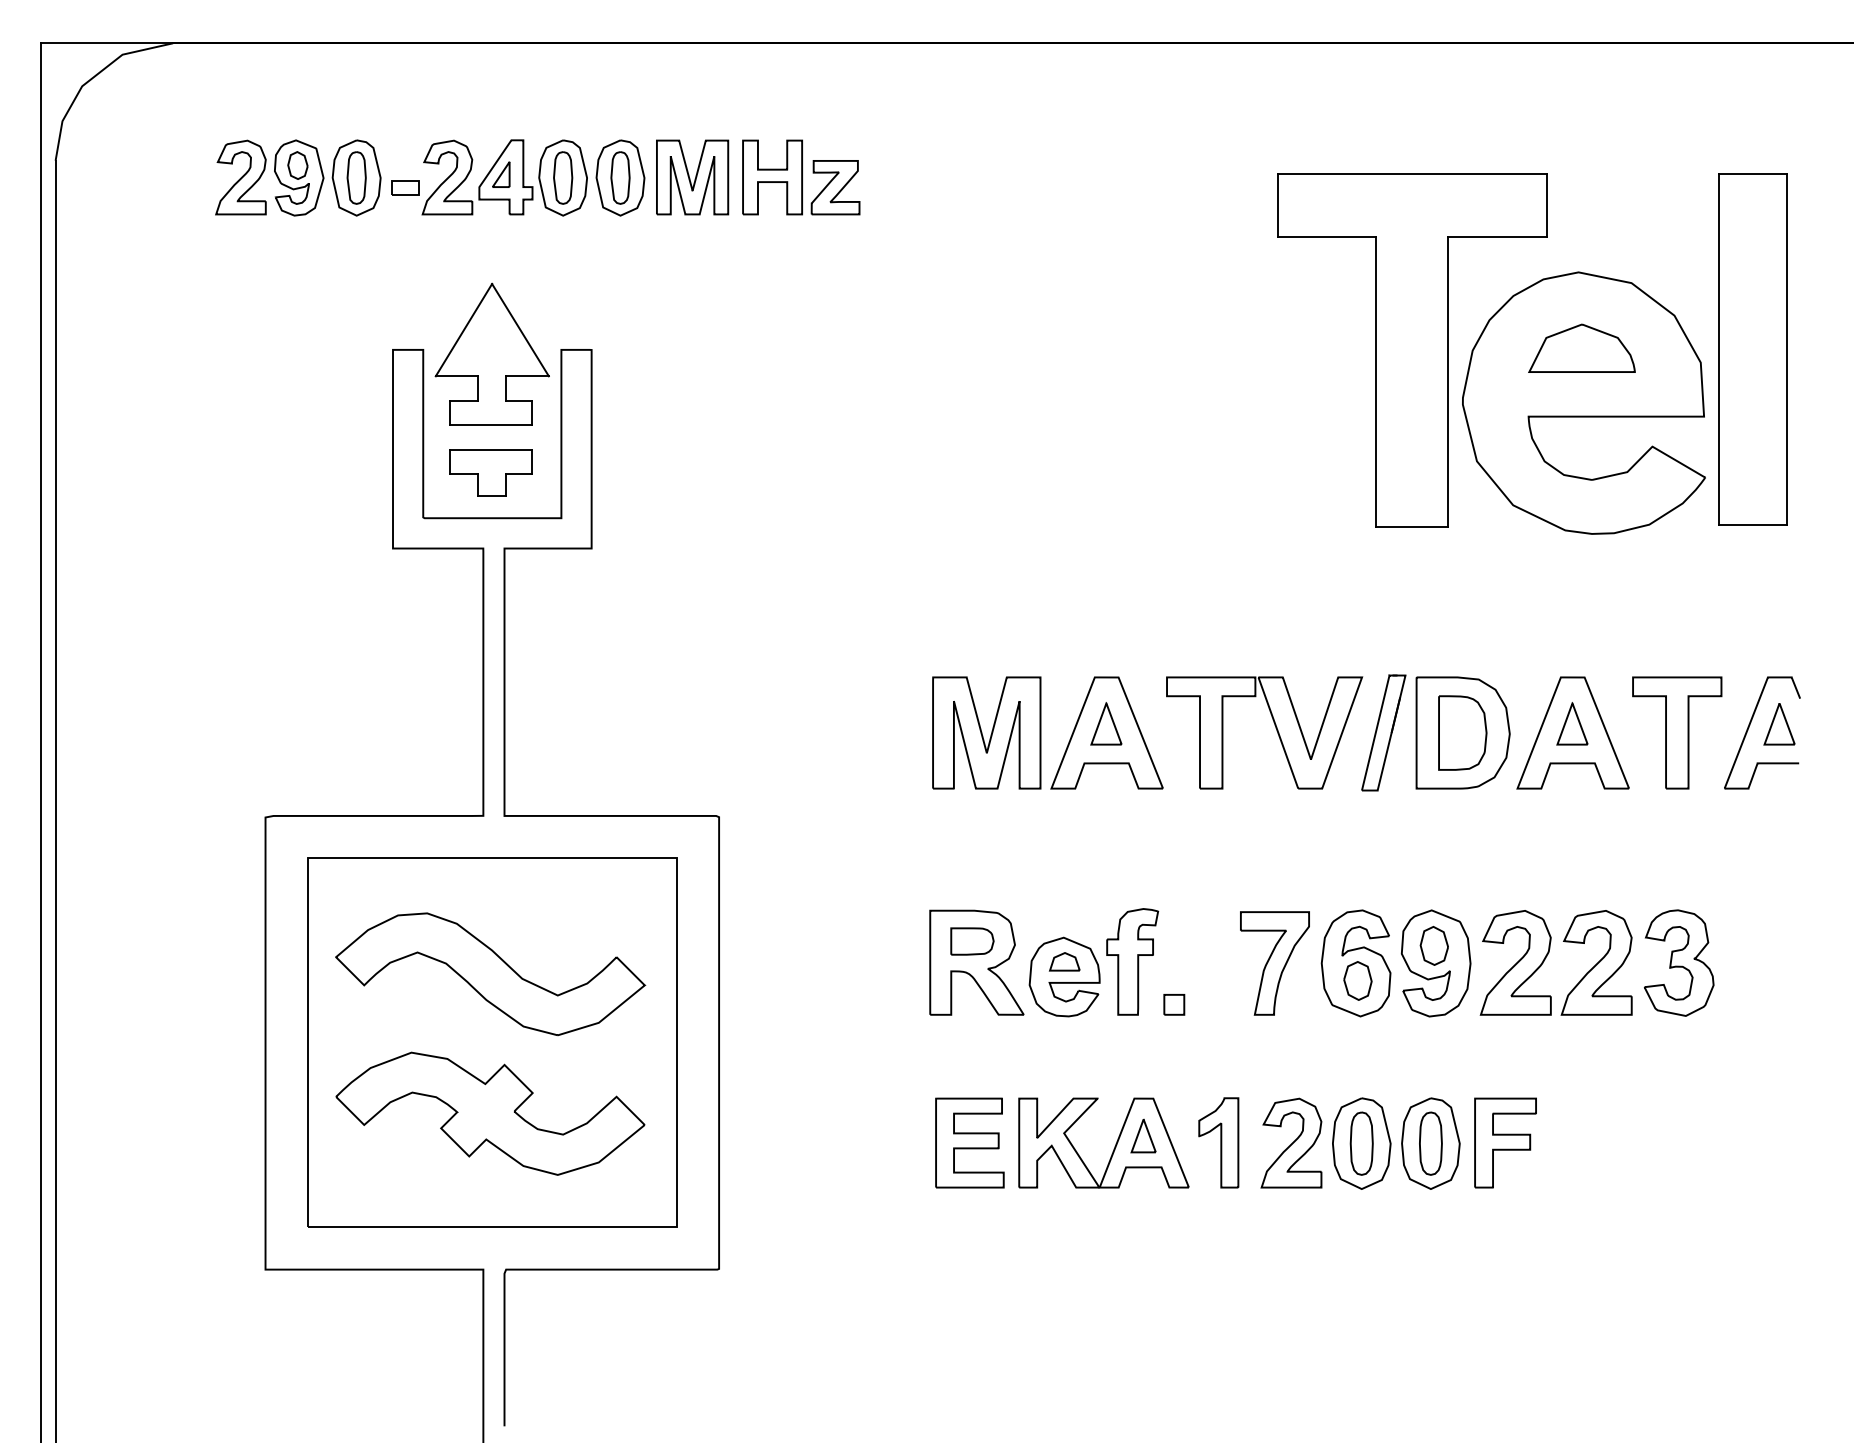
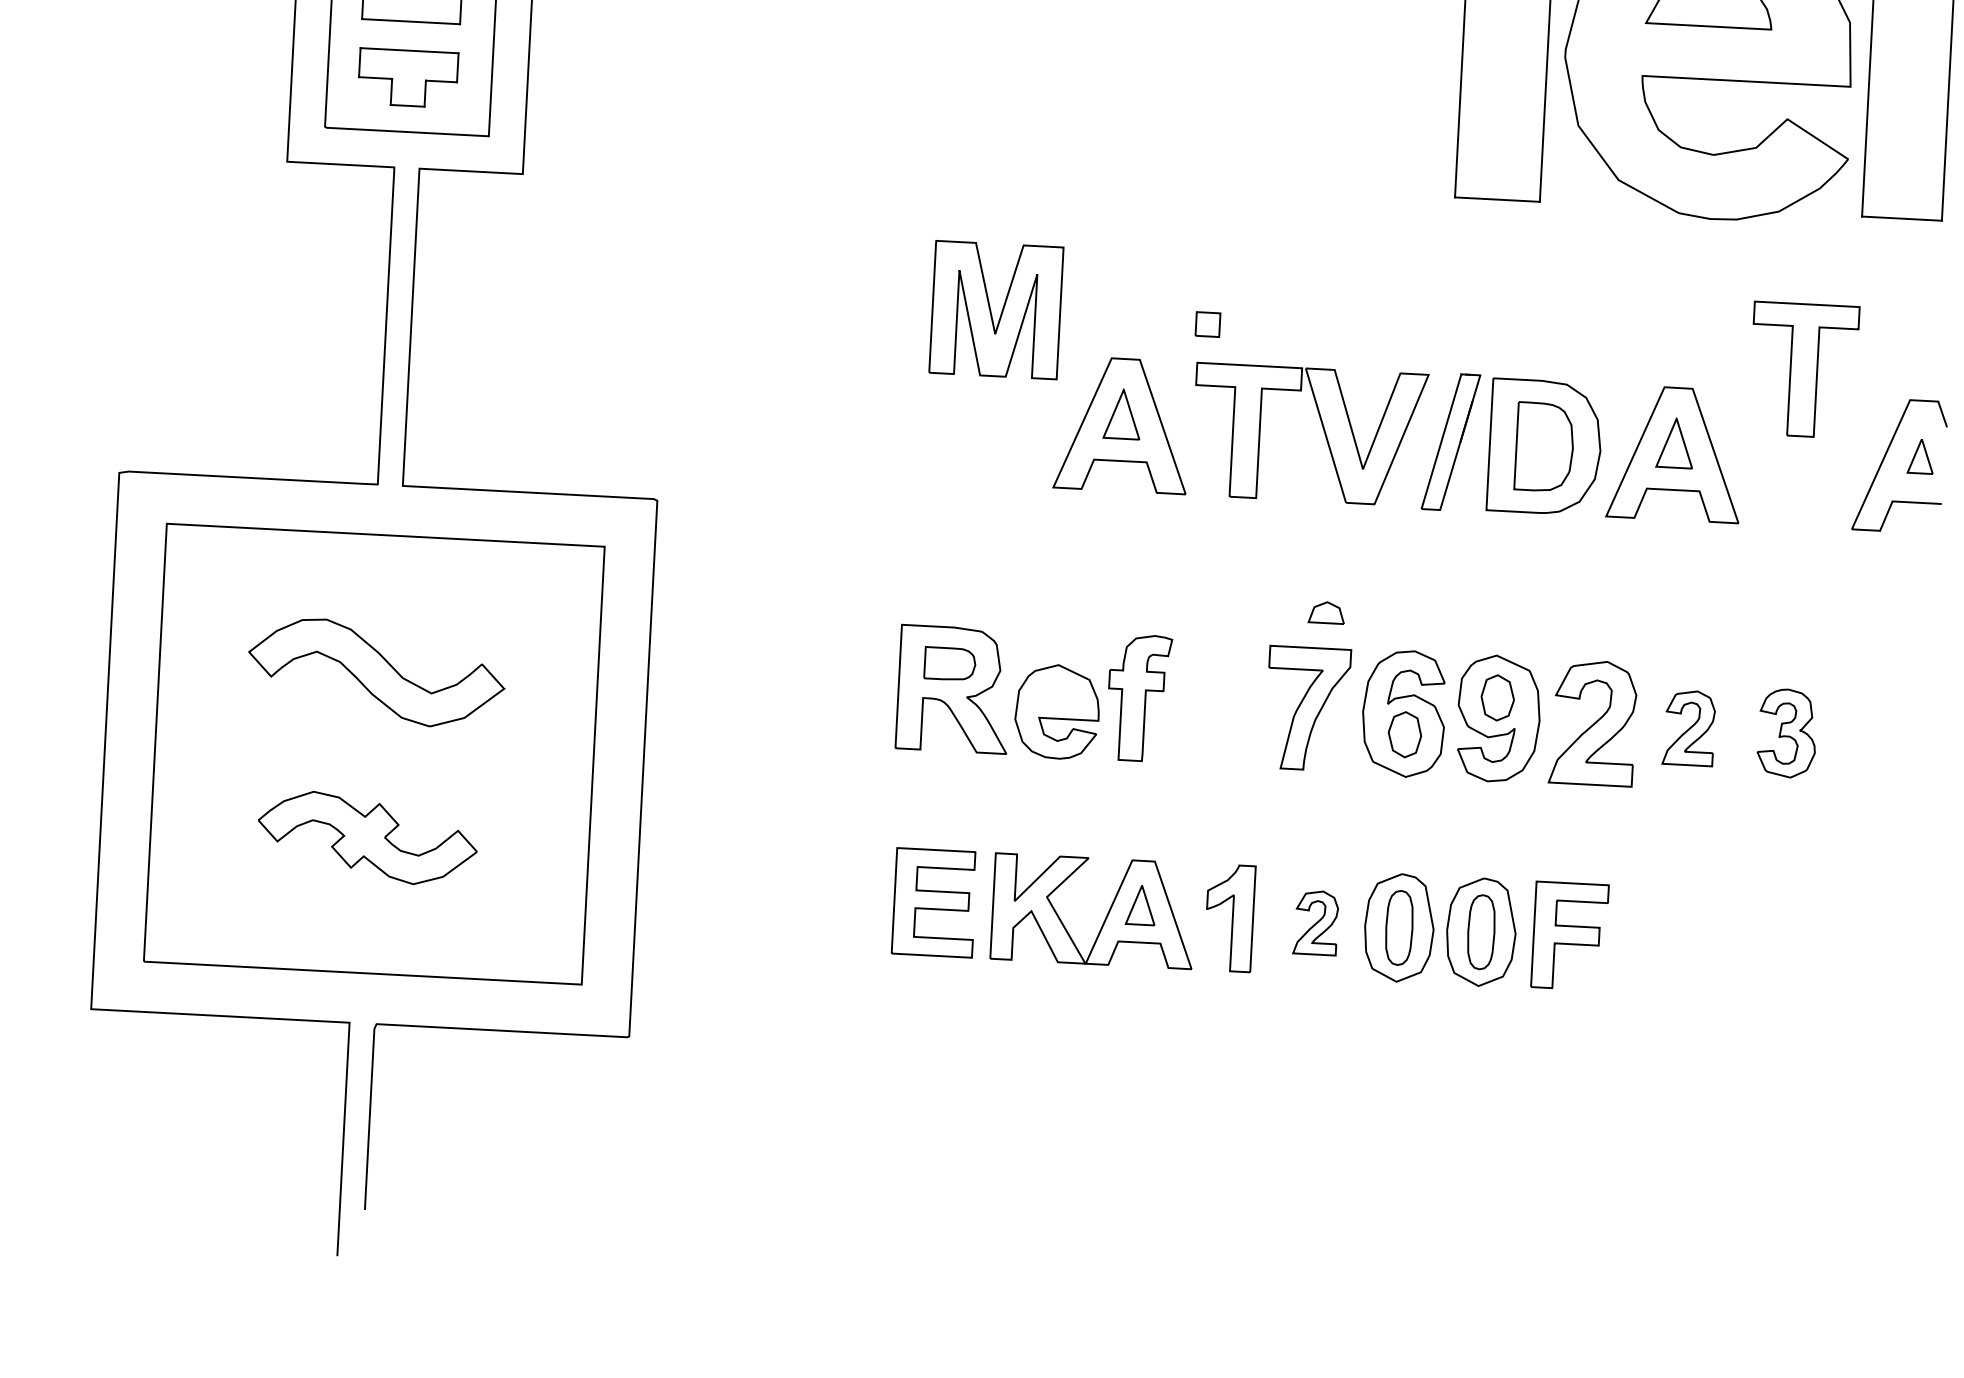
part: (1779, 724) -> (1920, 456), size x0.7
part: (986, 732) -> (996, 309), moved
part: (1677, 732) -> (1804, 369), moved
part: (1064, 961) -> (1326, 612), moved
part: (1596, 962) -> (1689, 727), size x0.6
part: (1679, 962) -> (1787, 732), size x0.7
part: (490, 974) -> (376, 673), size x0.7
curve: (1174, 995) -> (1208, 313), moved
part: (490, 1113) -> (367, 837), size x0.6
part: (1291, 1142) -> (1316, 922), size x0.6

